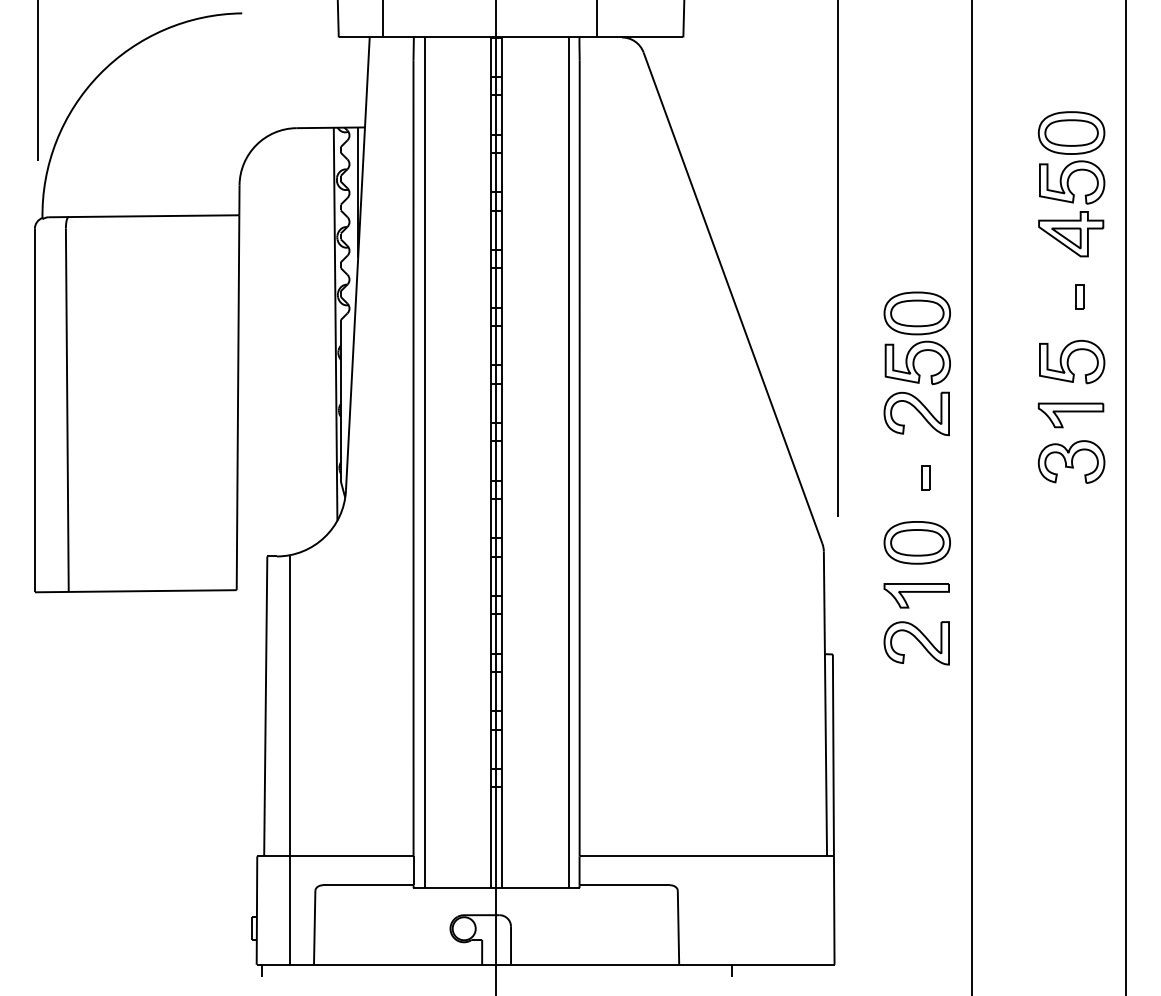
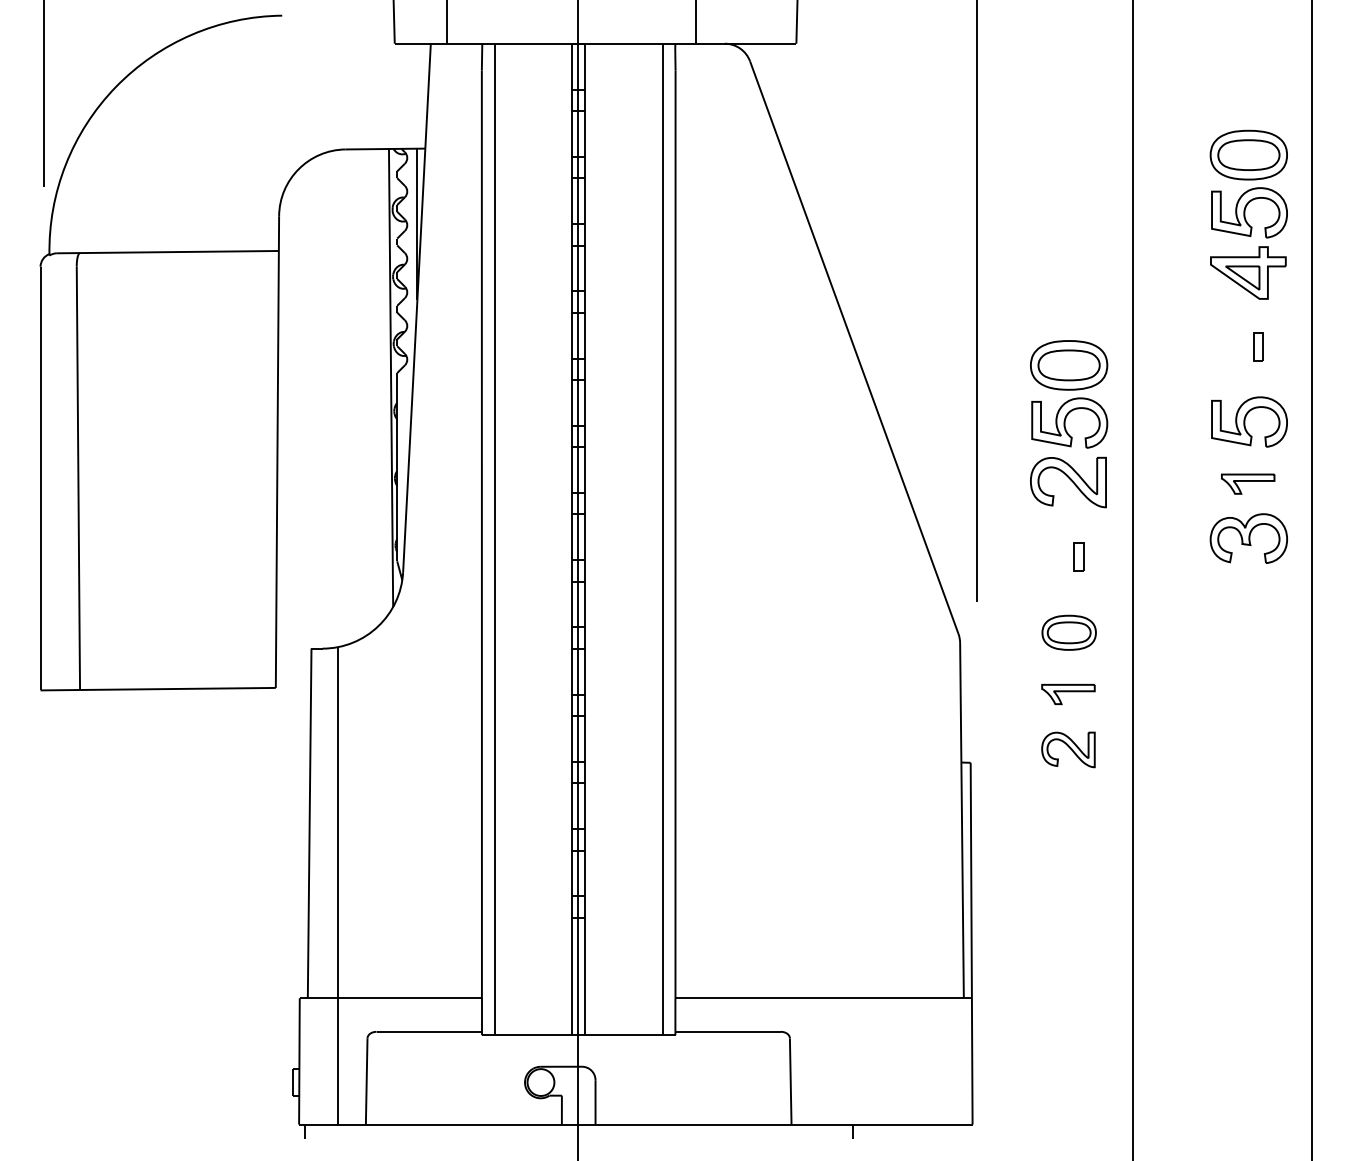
part: (1070, 414) -> (1247, 483), size x0.7
part: (917, 542) -> (1069, 632), size x0.7
part: (916, 595) -> (1068, 694), size x0.7
part: (916, 643) -> (1068, 749), size x0.7

